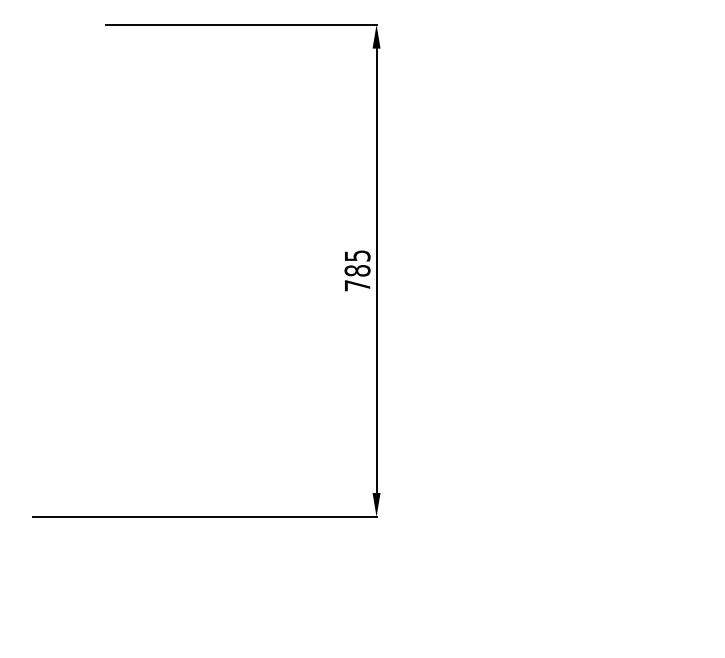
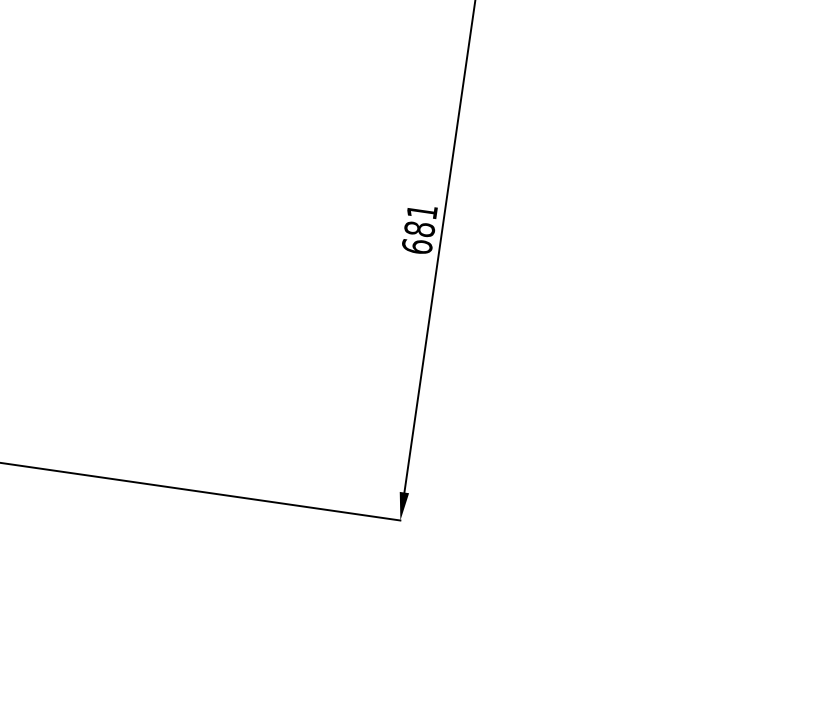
text: (357, 270) -> (419, 228), 785 -> 681

